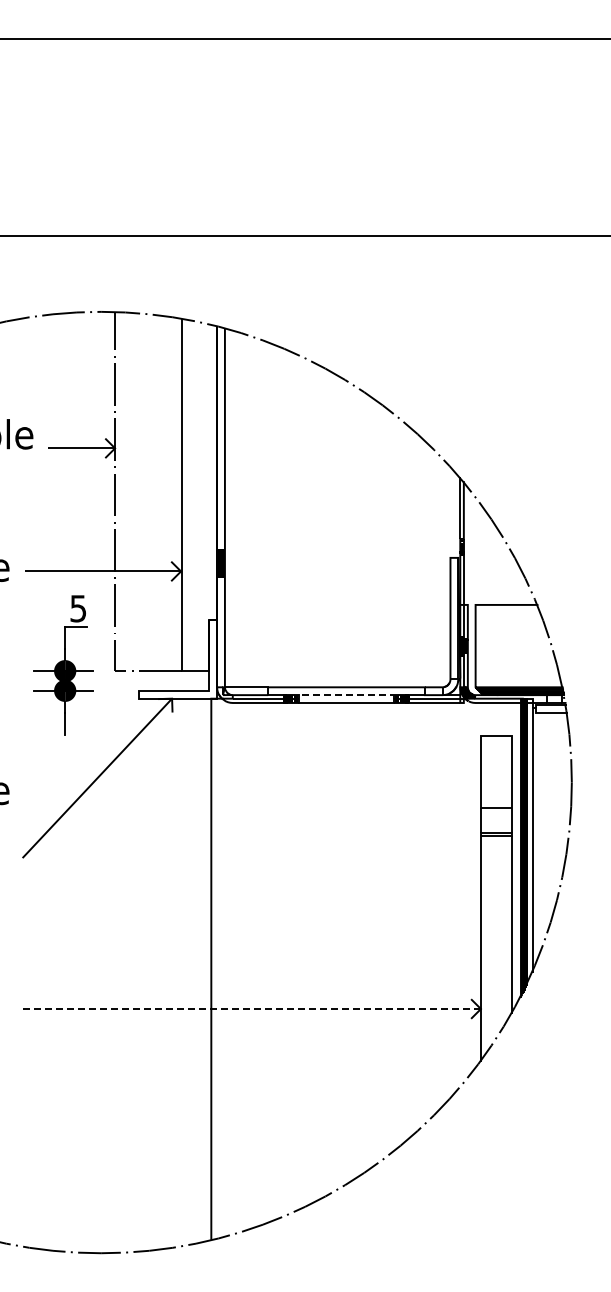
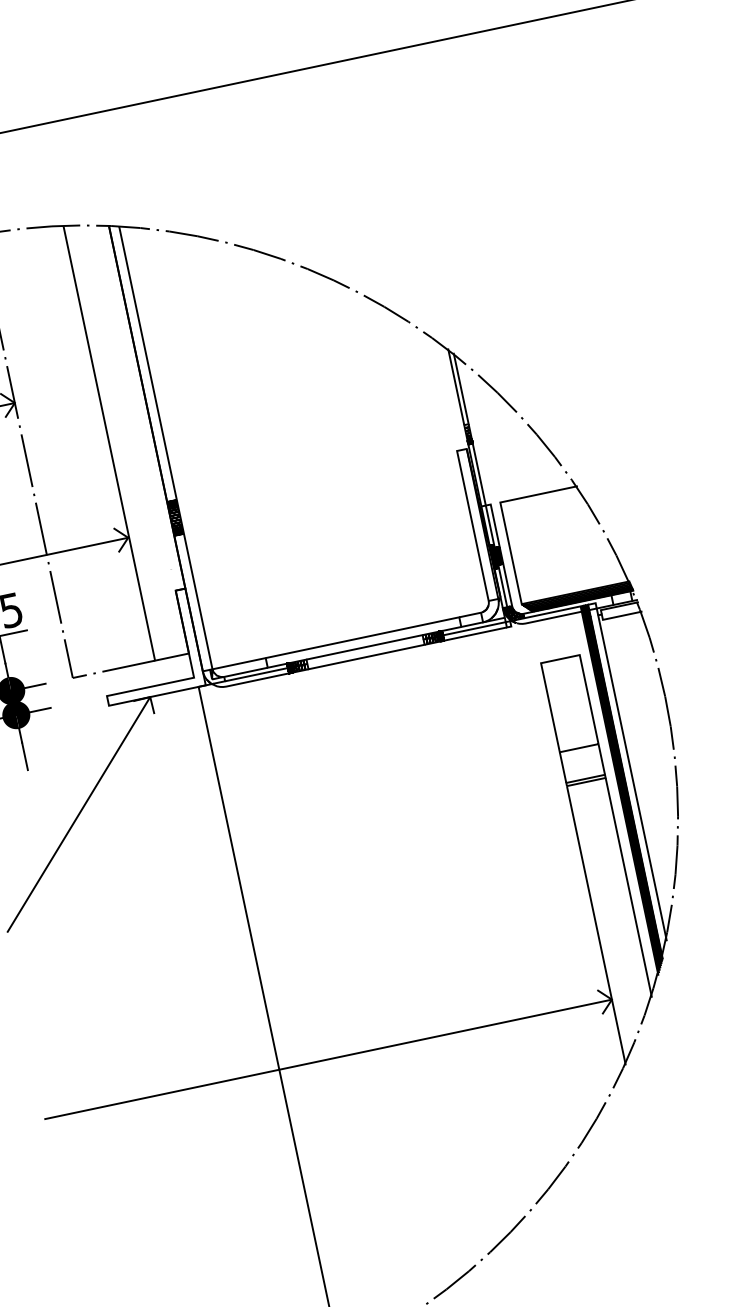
line: (349, 695) -> (368, 647), dashed -> solid
line: (250, 1009) -> (327, 1060), dashed -> solid

